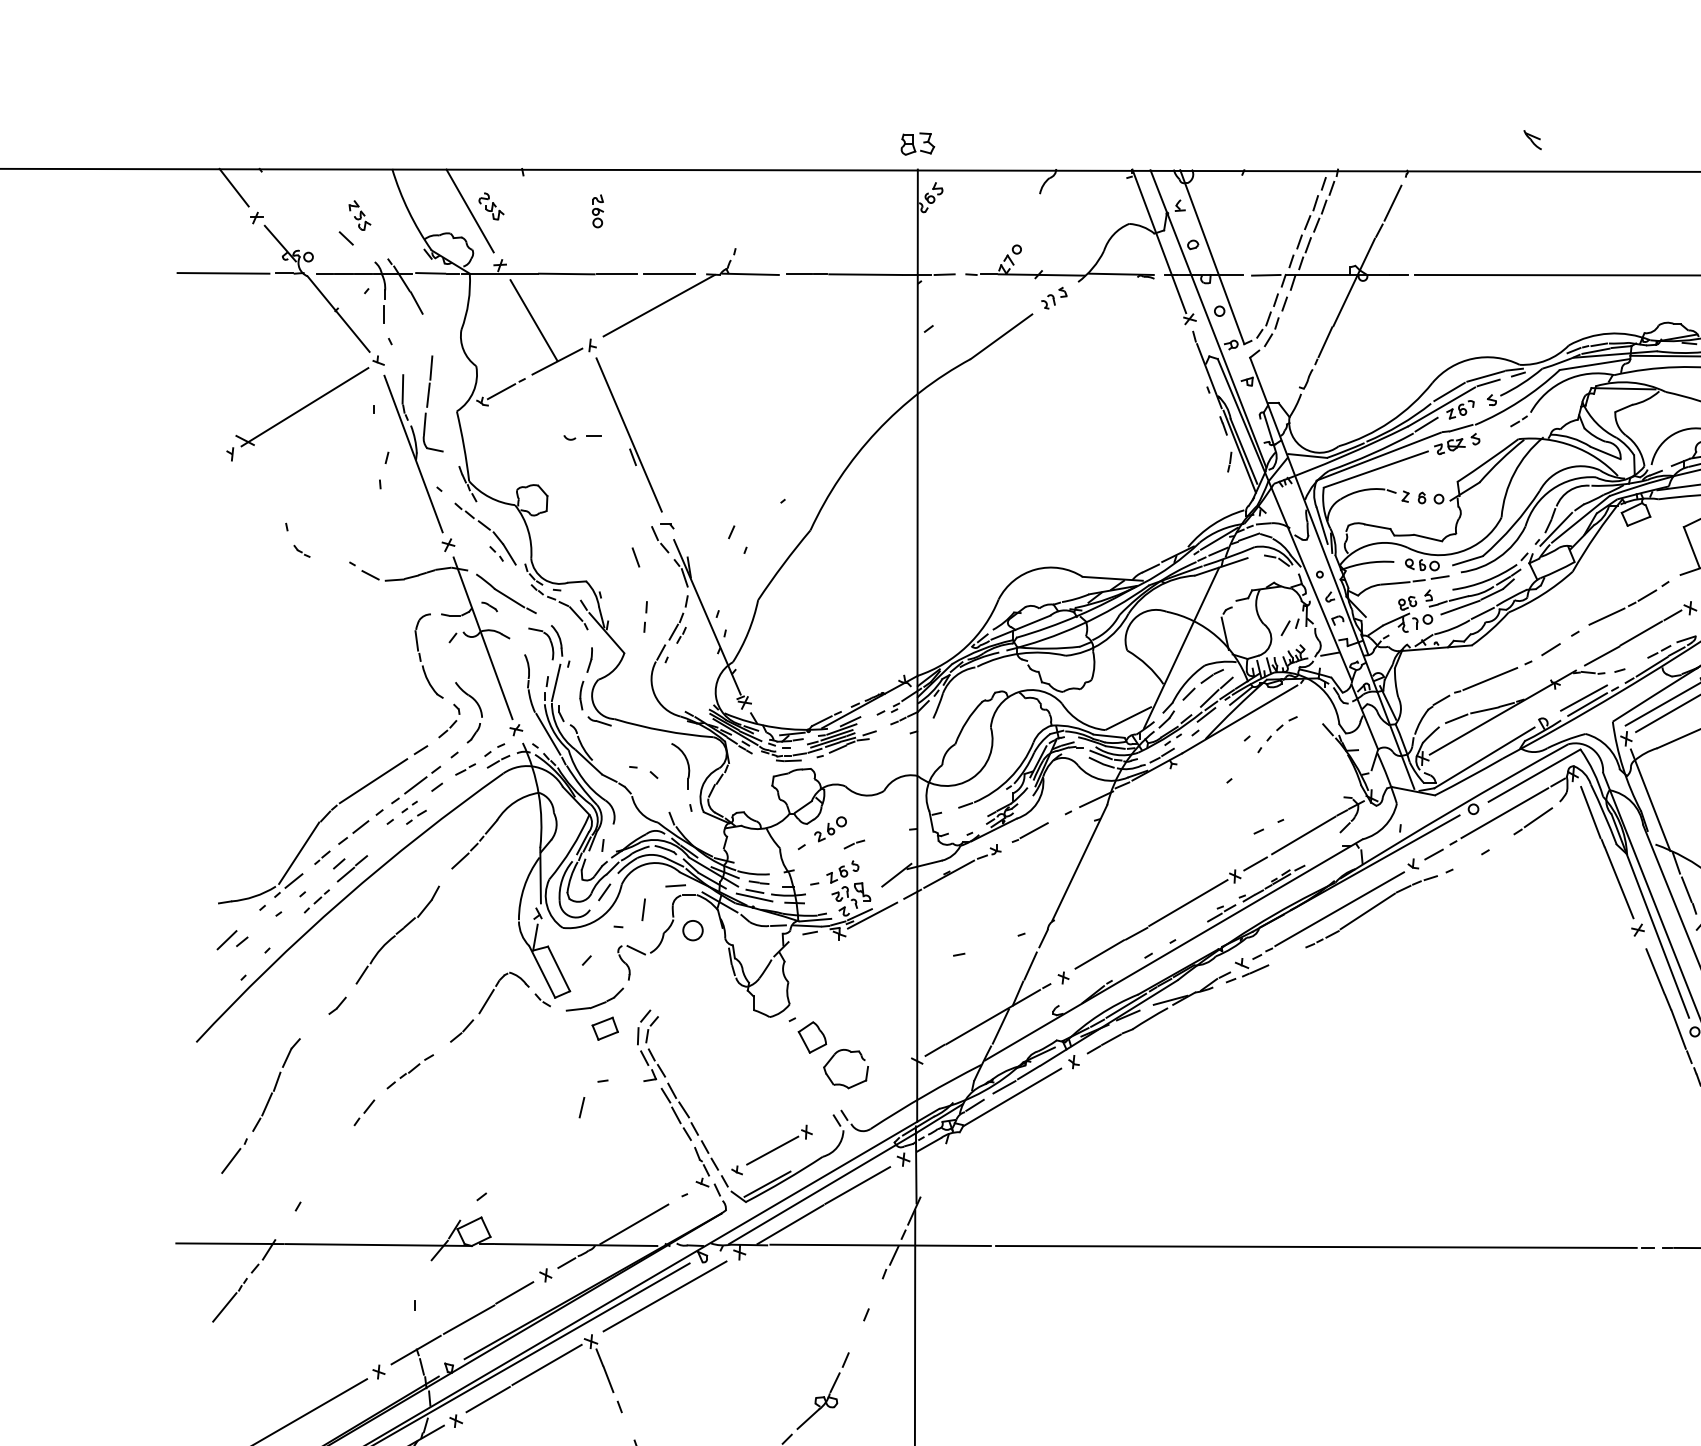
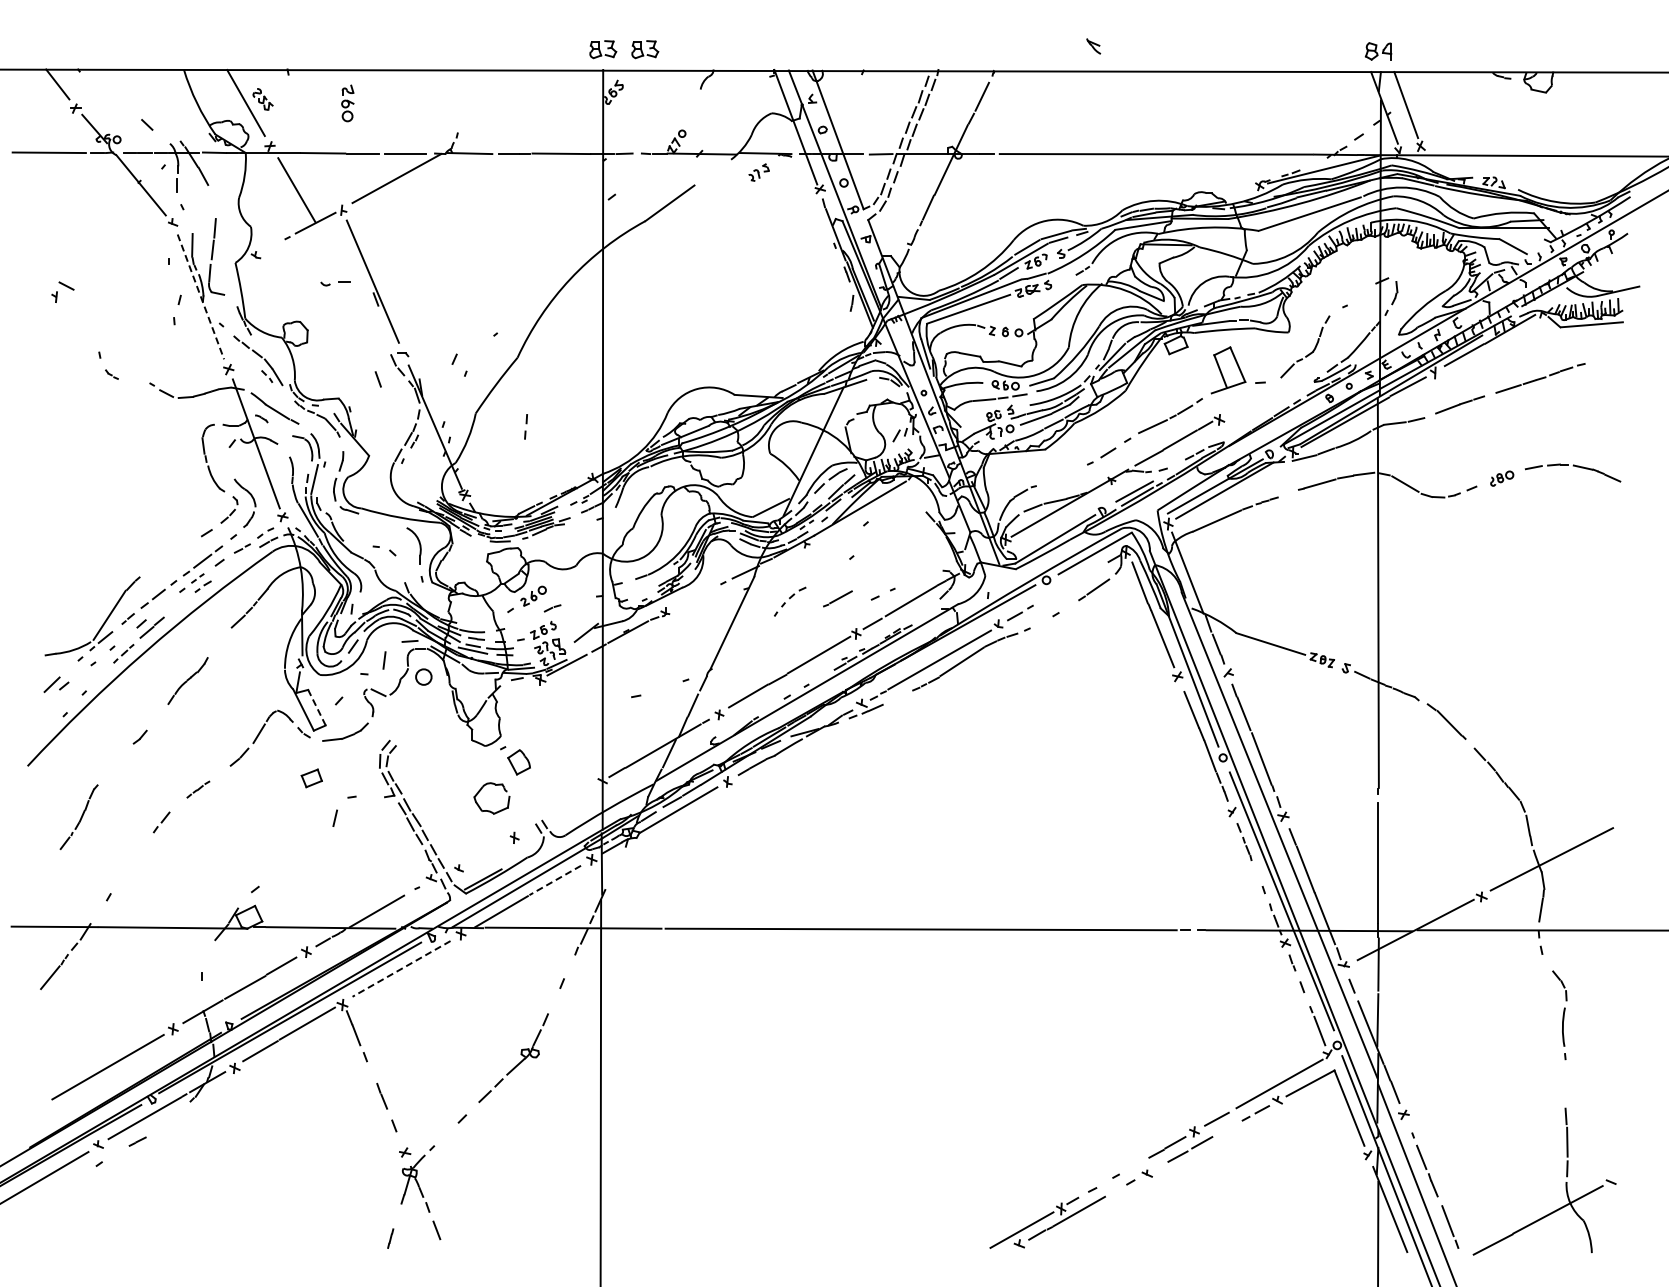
part: (970, 143) -> (645, 49), added
part: (598, 210) -> (348, 102), size x1.4
part: (360, 215) -> (158, 106), removed
part: (1053, 298) -> (758, 172), moved
line: (500, 392) -> (270, 247), removed
line: (303, 407) -> (113, 259), removed
line: (413, 453) -> (200, 296), solid -> dashed
part: (644, 616) -> (525, 426), moved
line: (1489, 679) -> (1059, 476), removed
part: (1277, 734) -> (790, 601), moved
line: (372, 780) -> (168, 557), removed
line: (1504, 813) -> (1071, 583), removed
line: (1029, 832) -> (837, 598), moved
part: (396, 934) -> (187, 680), size x0.6
line: (558, 968) -> (316, 707), solid -> dashed
part: (604, 1028) -> (311, 778), moved
part: (410, 1071) -> (198, 789), size x0.6
part: (844, 1084) -> (490, 810), moved
part: (261, 1105) -> (79, 816), size x0.6
line: (772, 1150) -> (487, 852), removed
line: (858, 1185) -> (555, 880), solid -> dashed
line: (665, 1297) -> (401, 969), solid -> dashed

